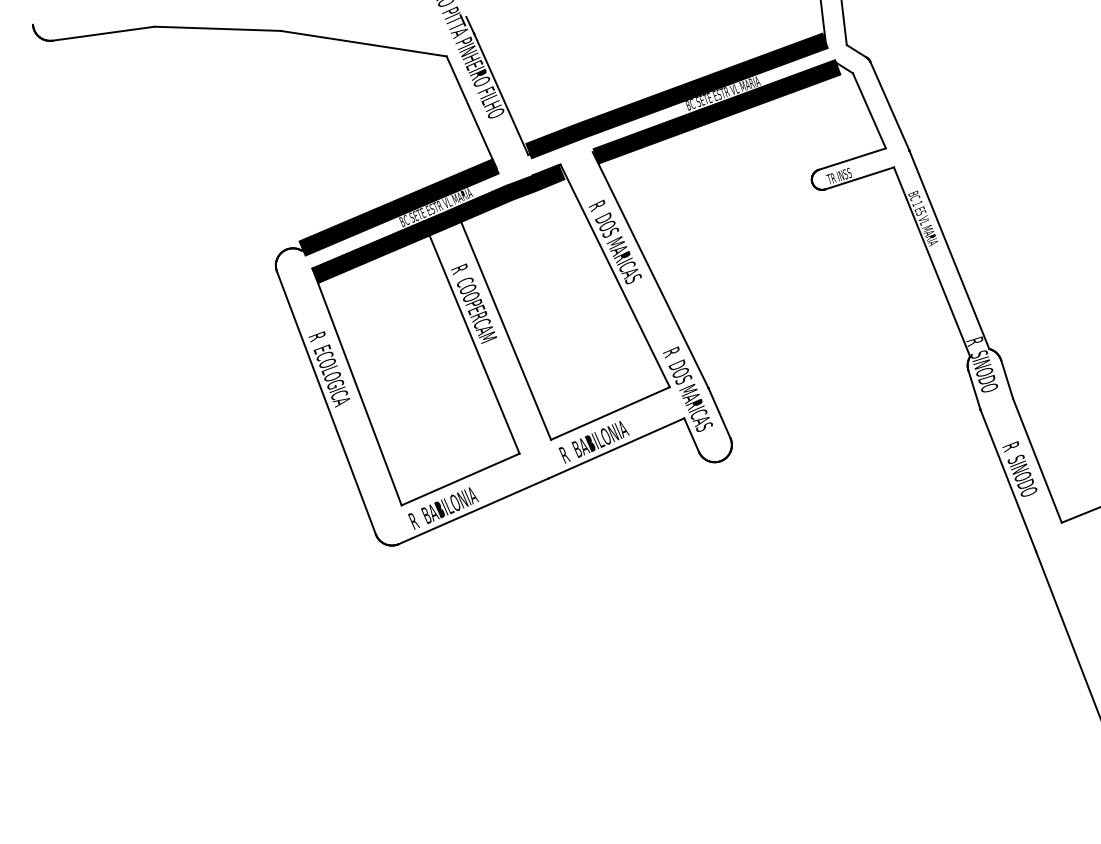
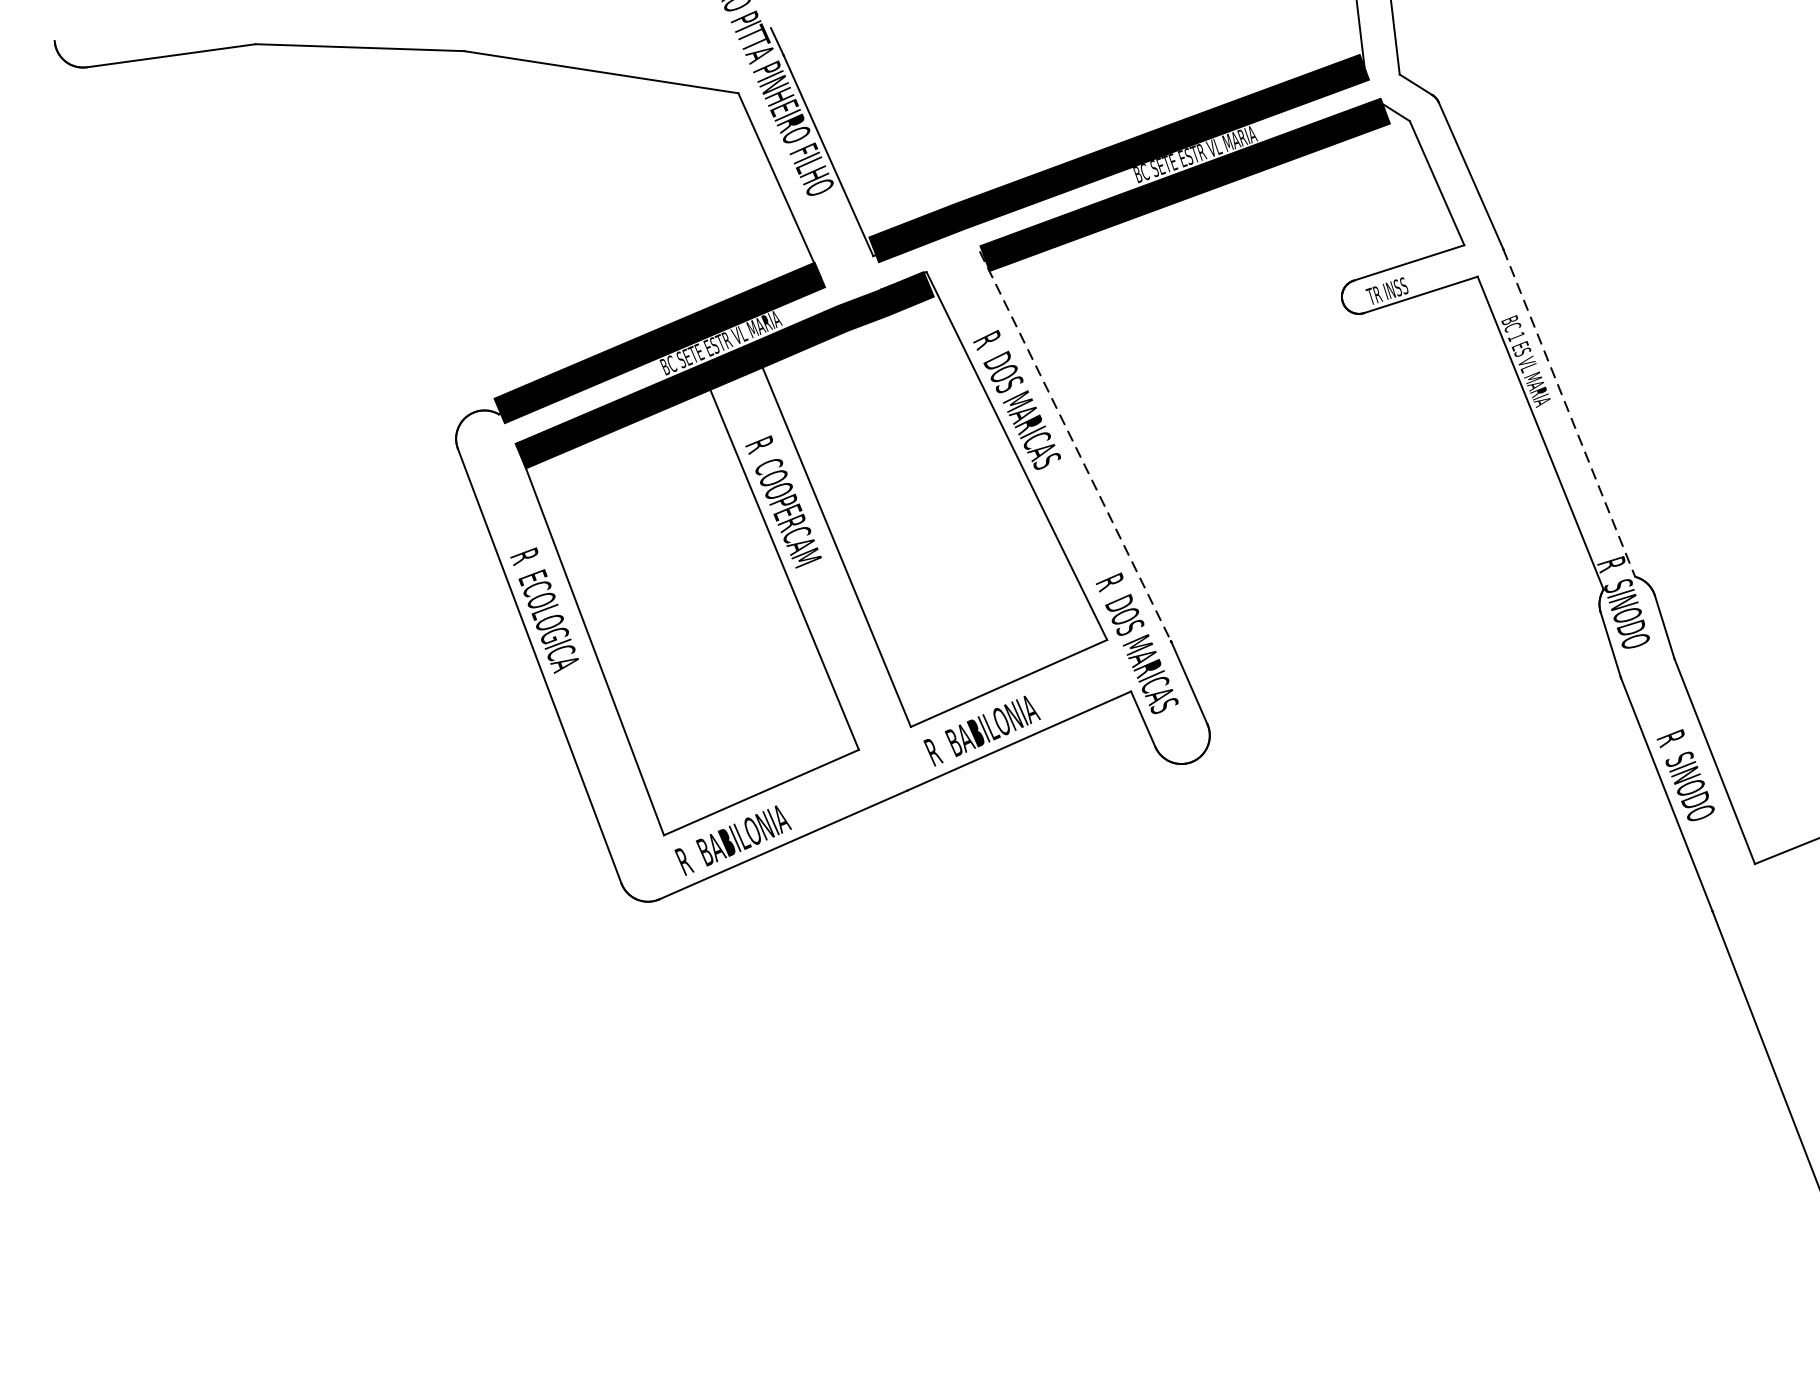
line: (949, 249) -> (1569, 412), solid -> dashed
line: (650, 270) -> (1075, 447), solid -> dashed

